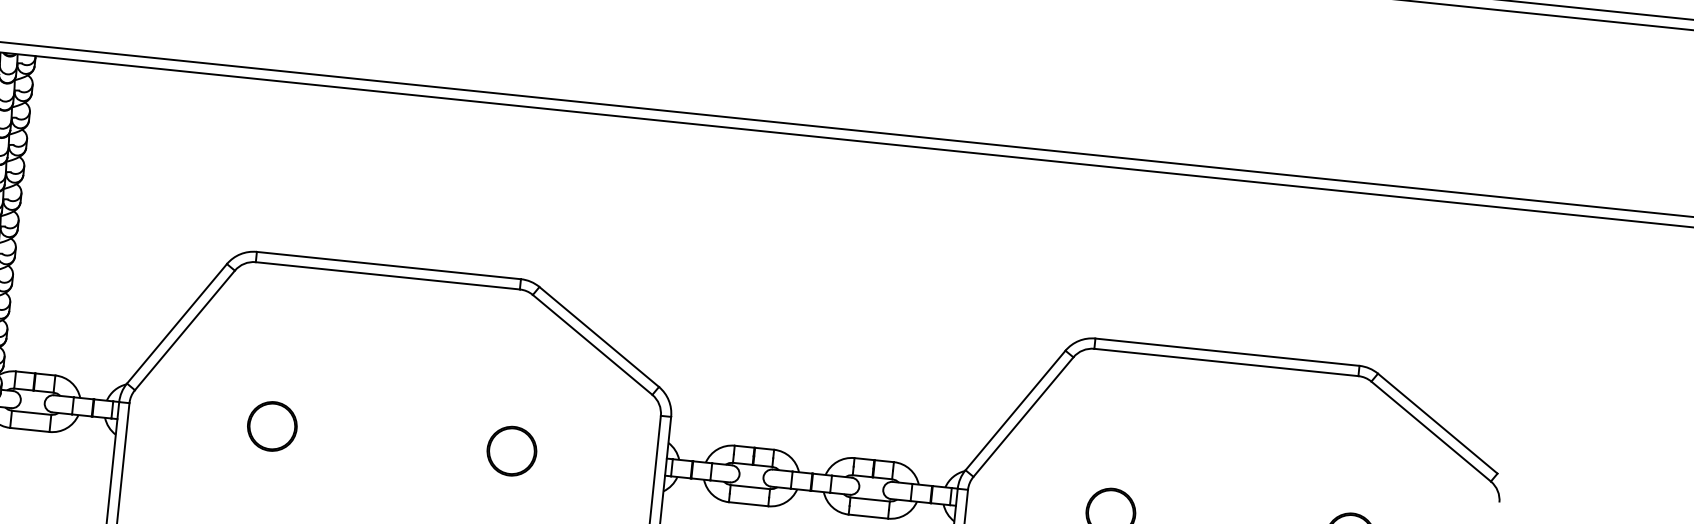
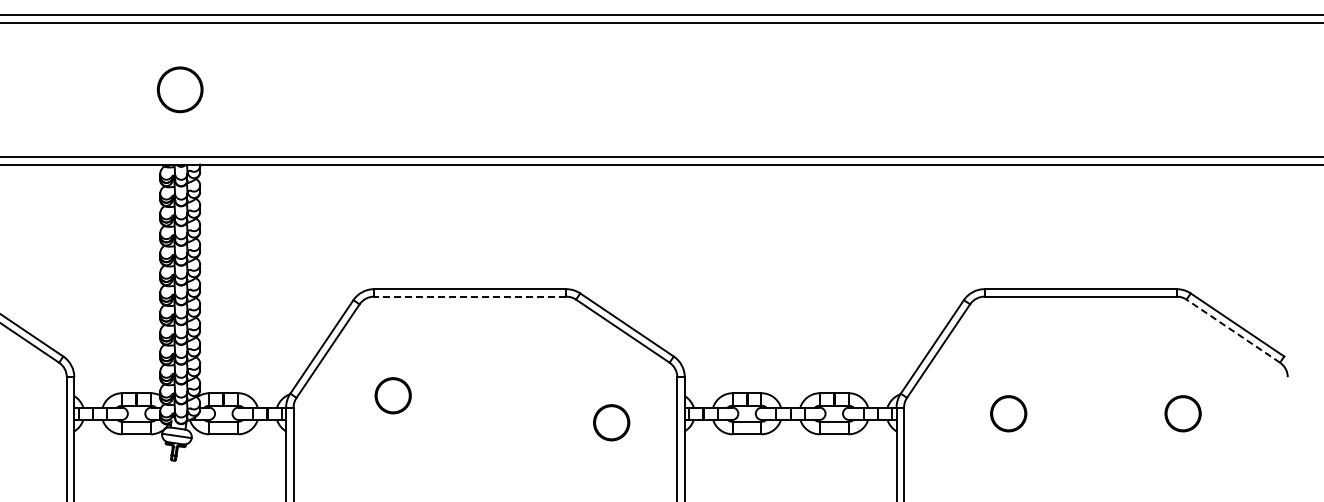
line: (386, 275) -> (469, 296), solid -> dashed
circle: (271, 425) -> (392, 395), moved
line: (1430, 430) -> (1232, 330), solid -> dashed
circle: (511, 450) -> (611, 422), moved

